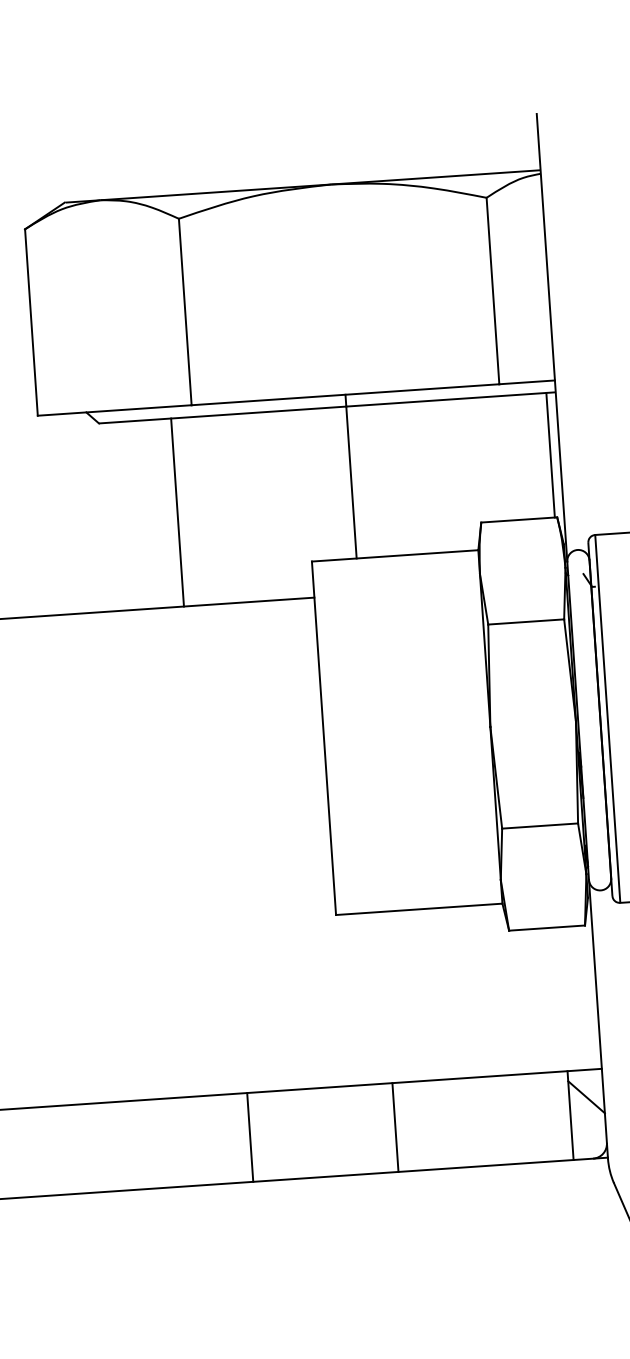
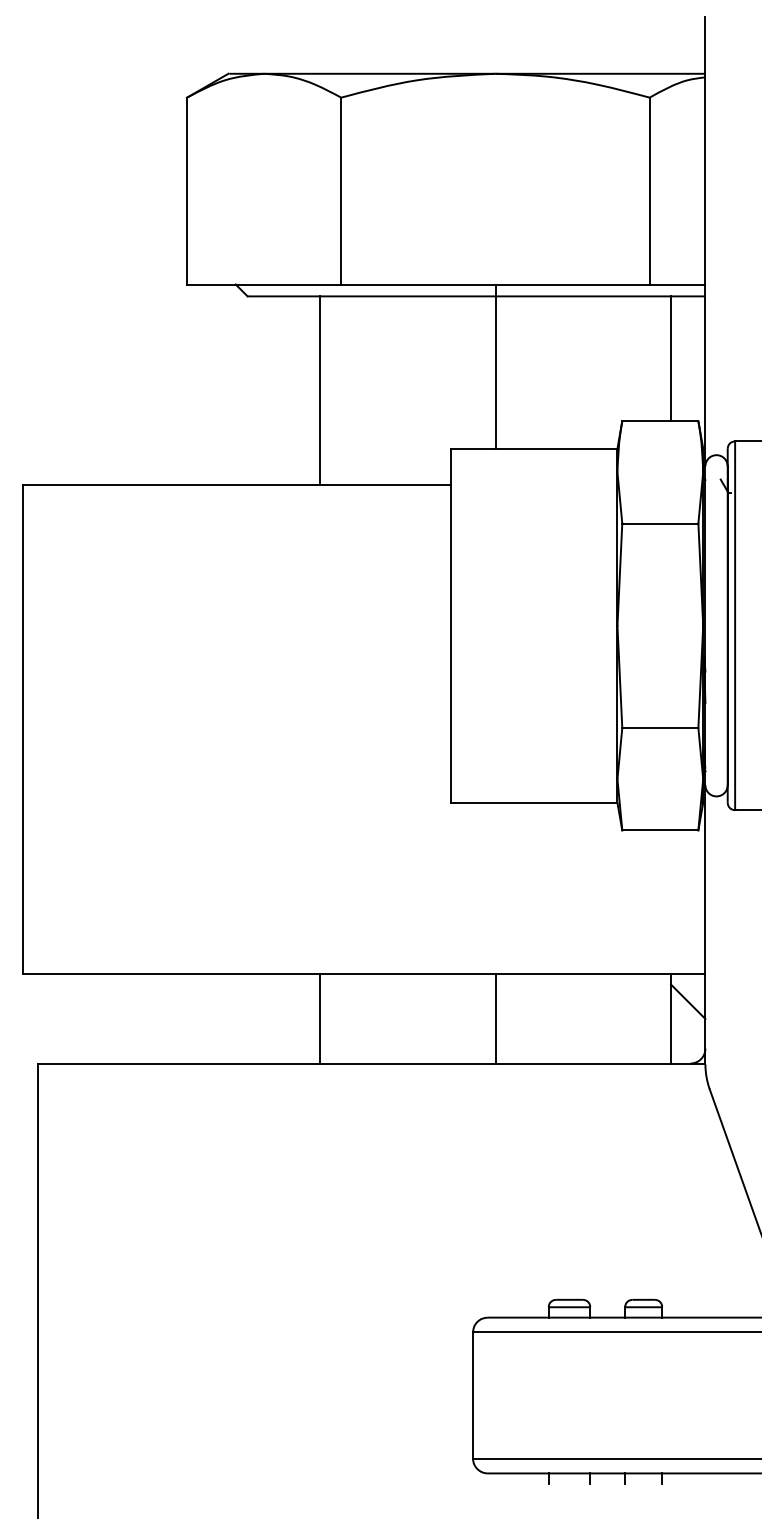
line: (551, 454) -> (671, 358), moved
line: (249, 1136) -> (319, 1018), moved

